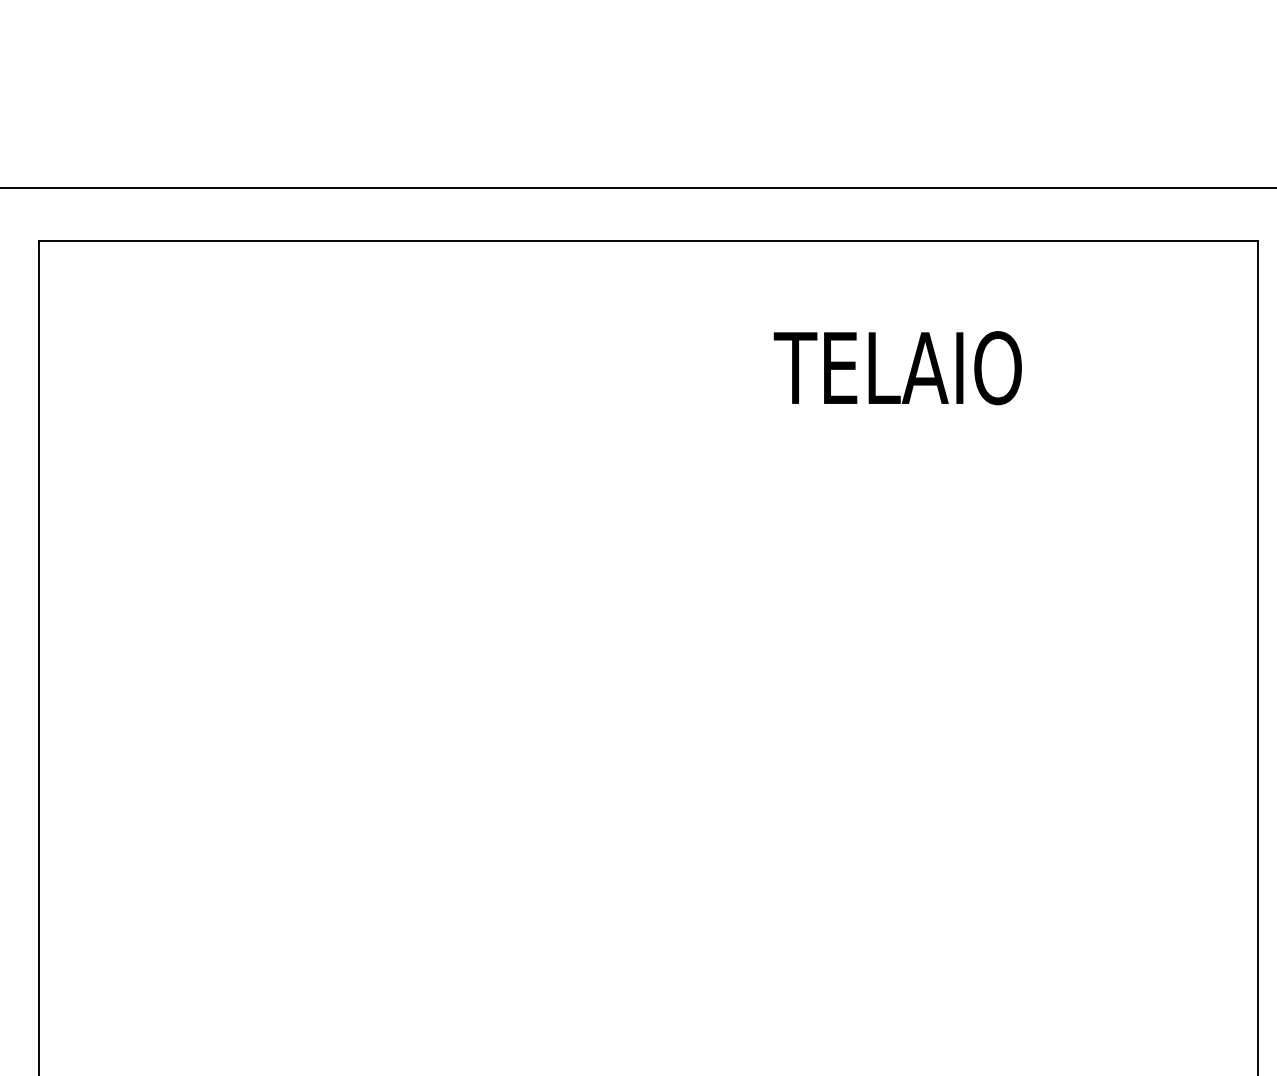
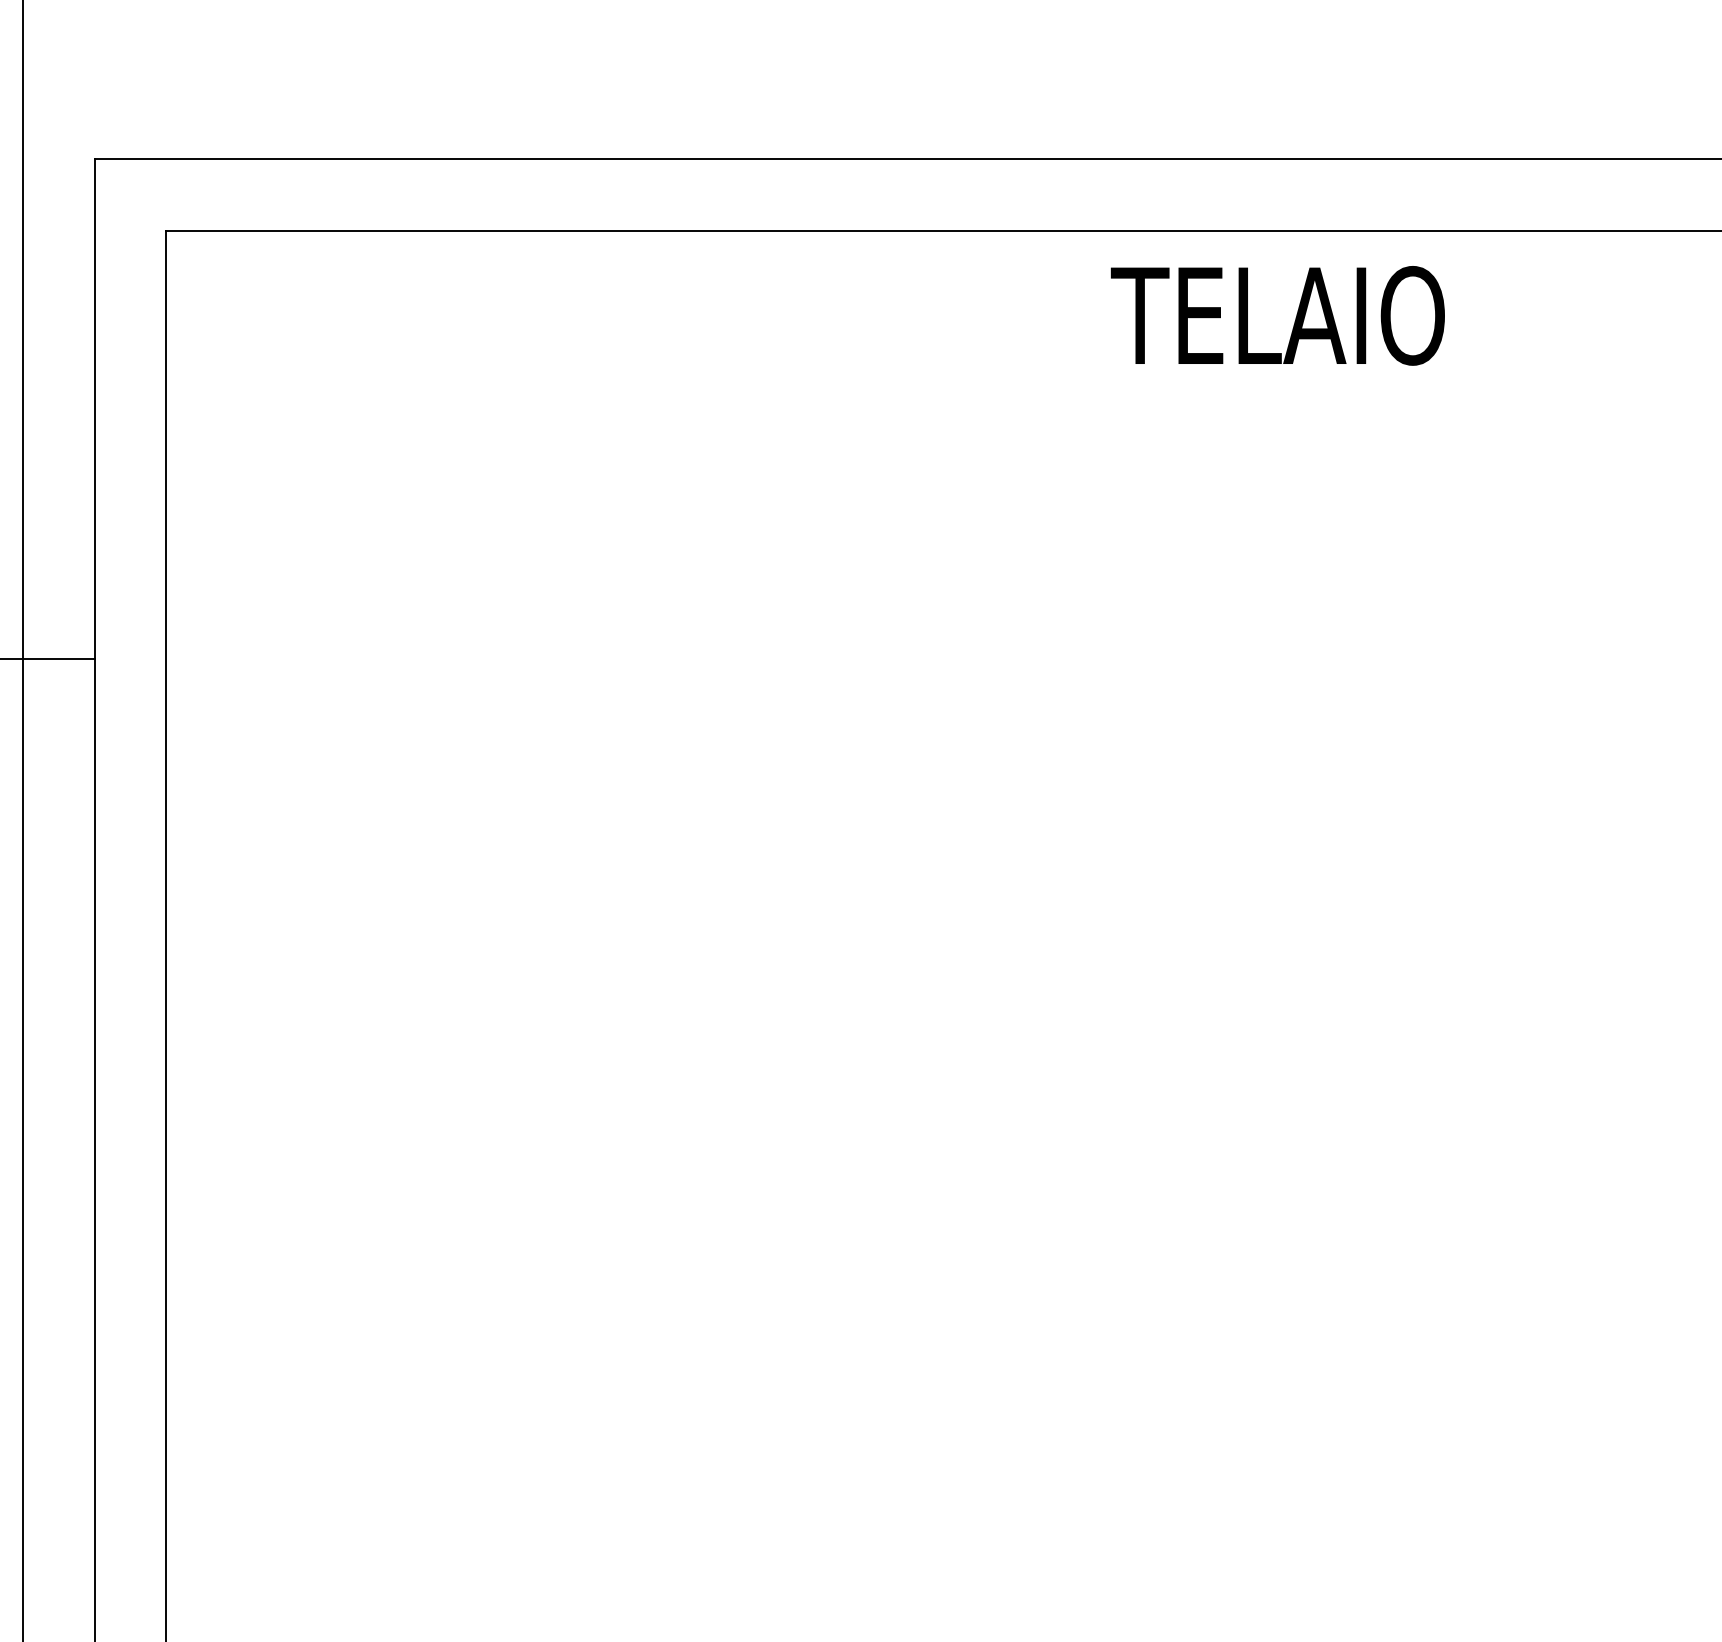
text: (897, 367) -> (1277, 315), moved

